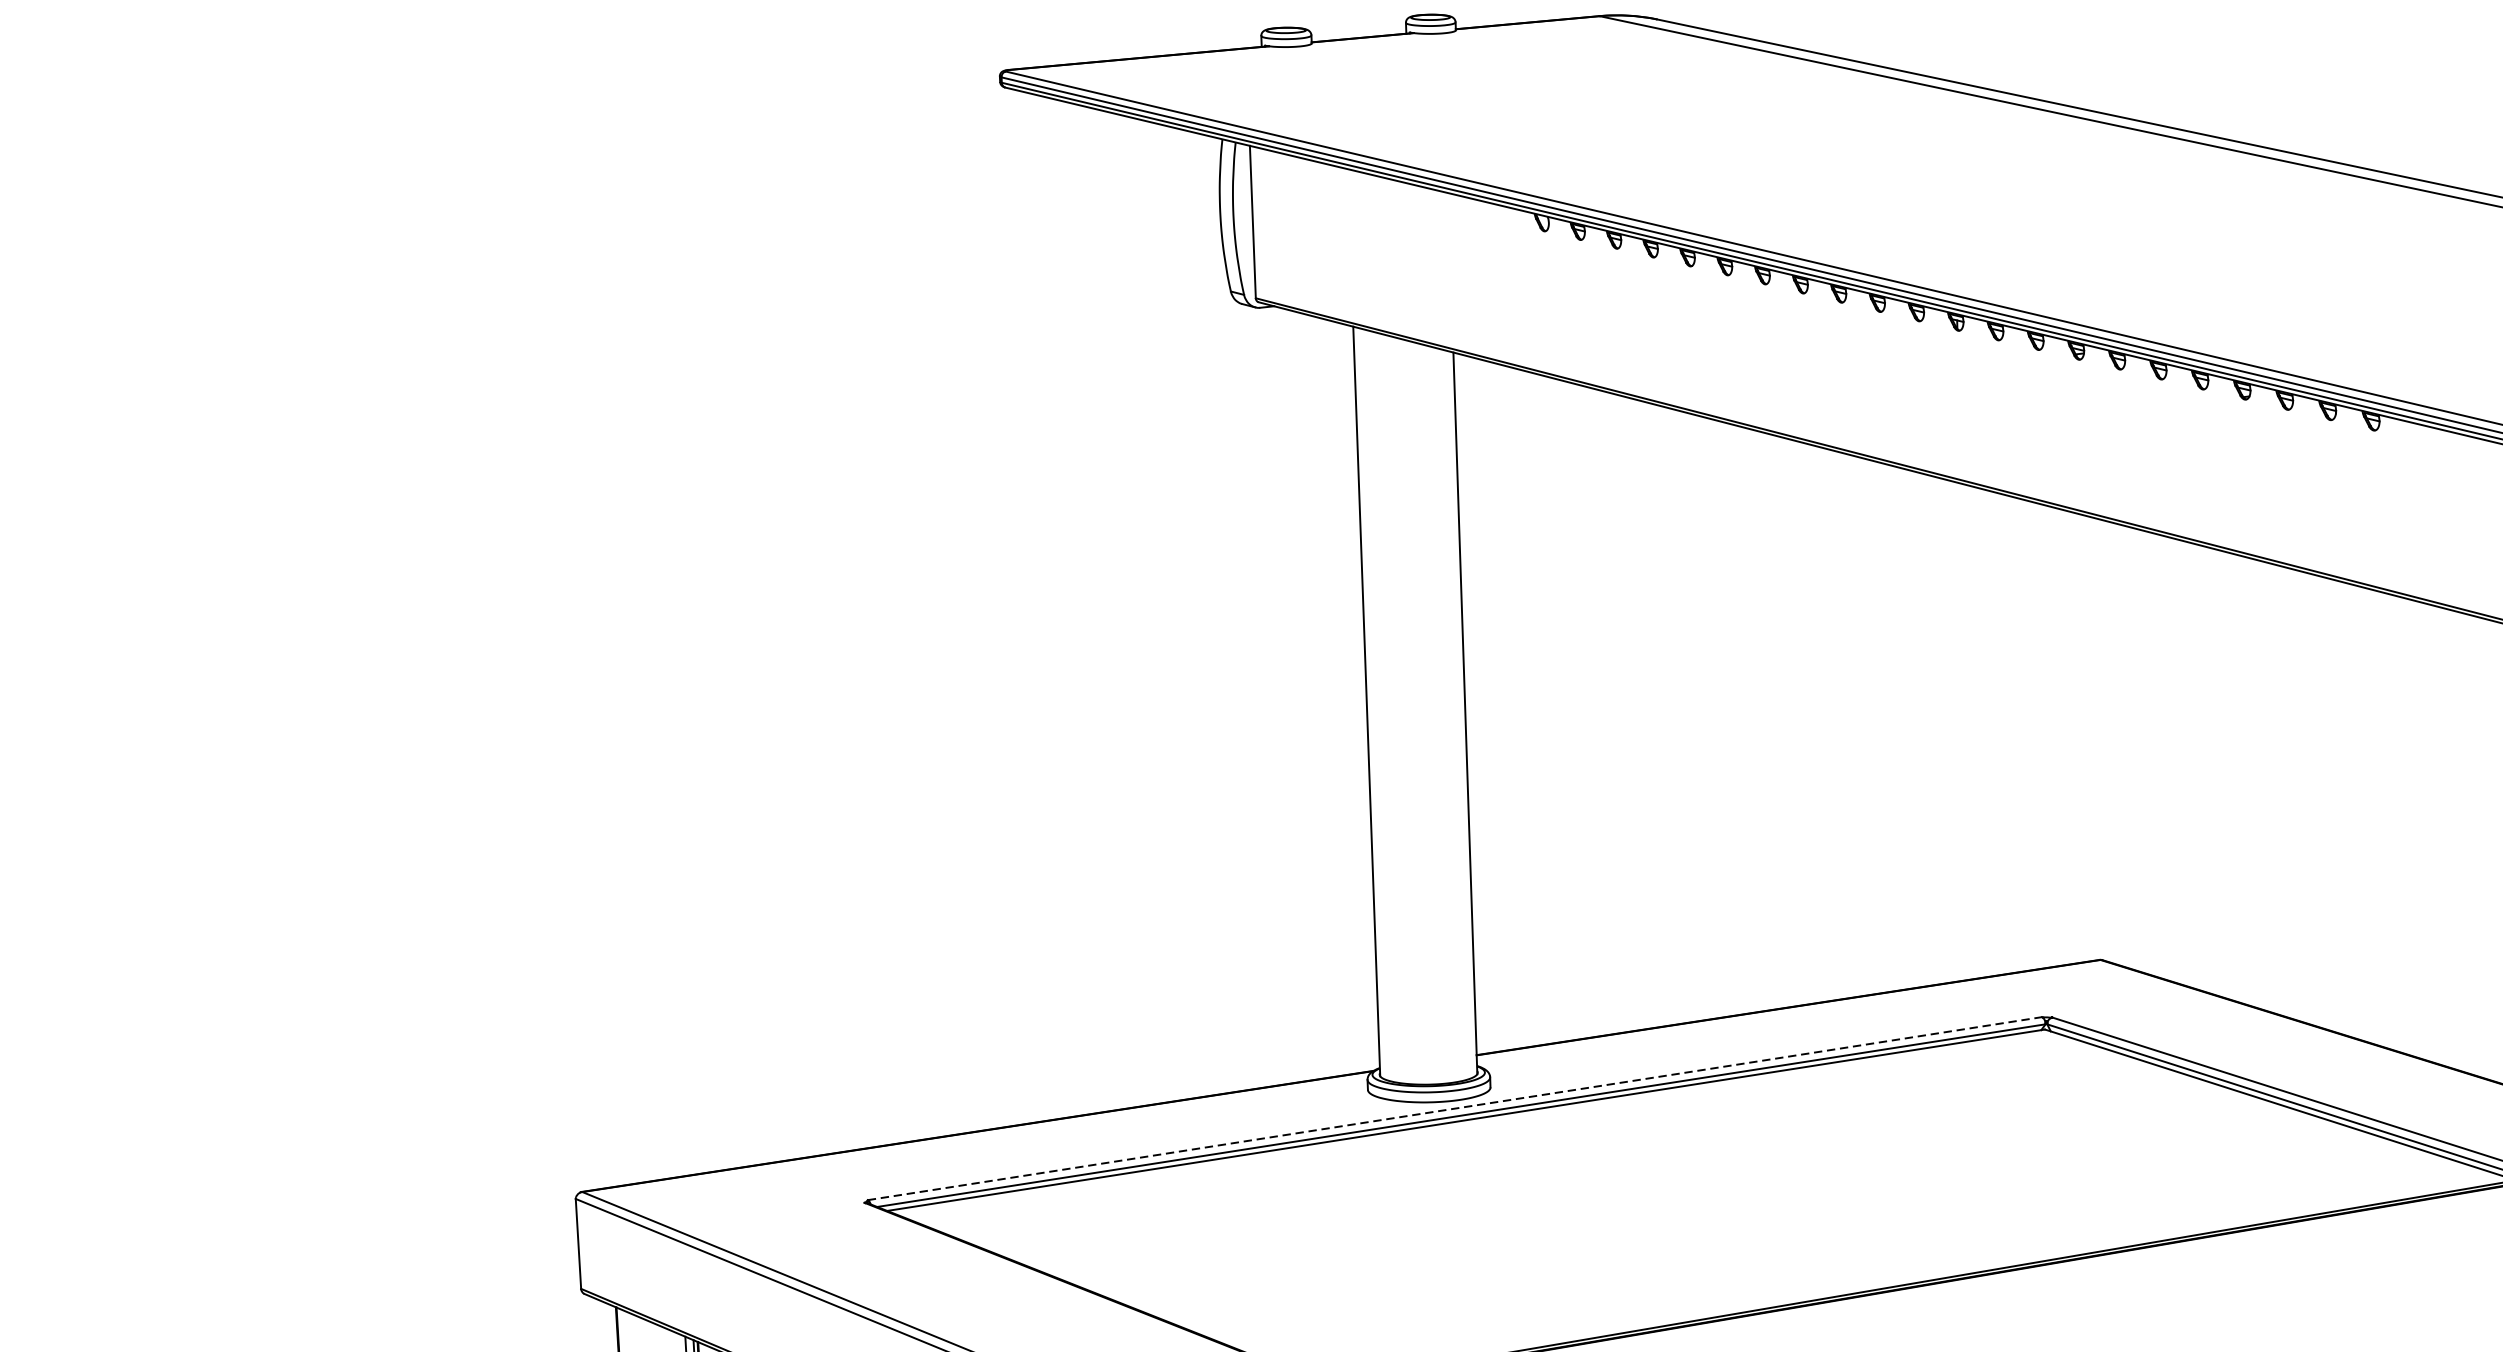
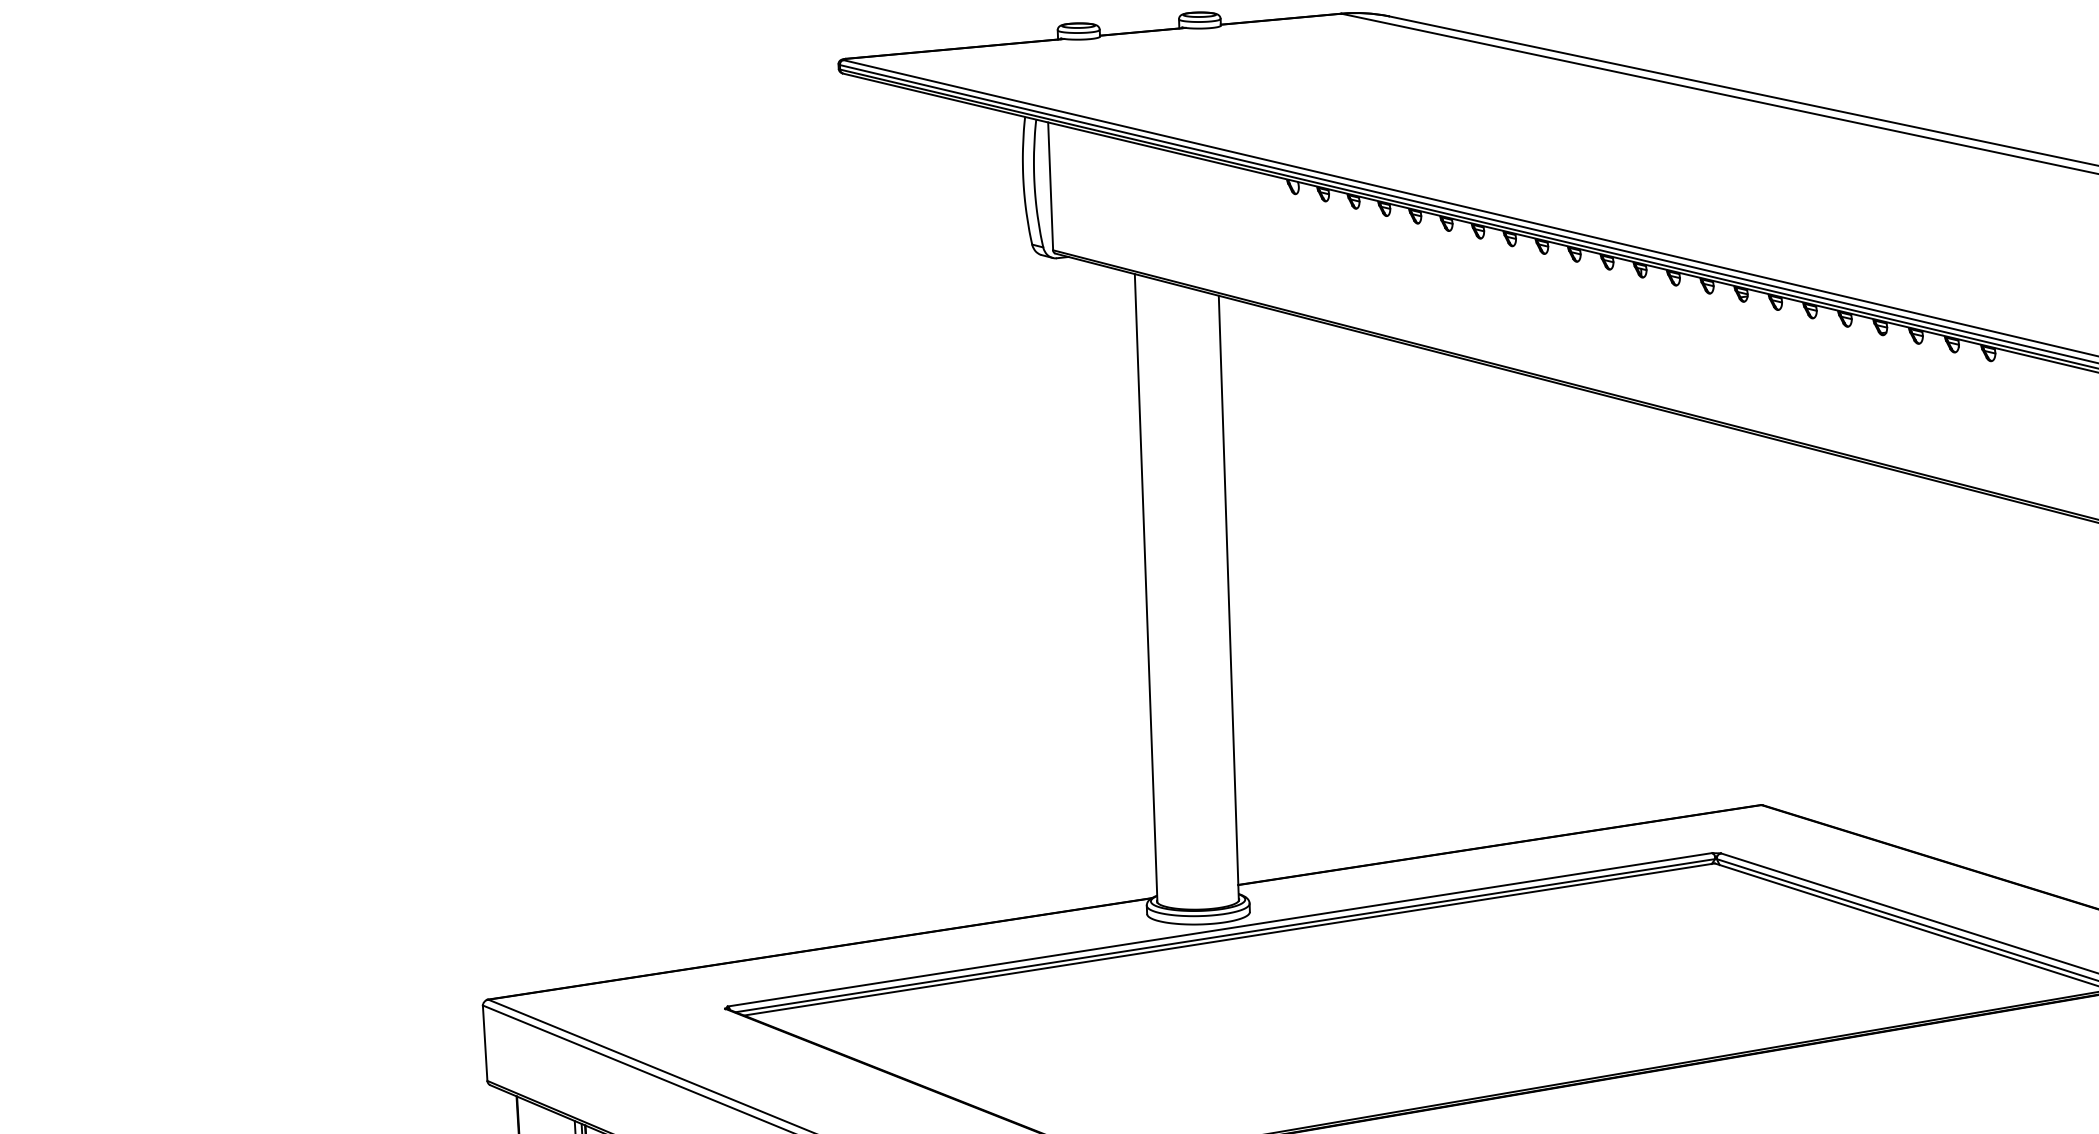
line: (1455, 1108) -> (1220, 929), dashed -> solid

